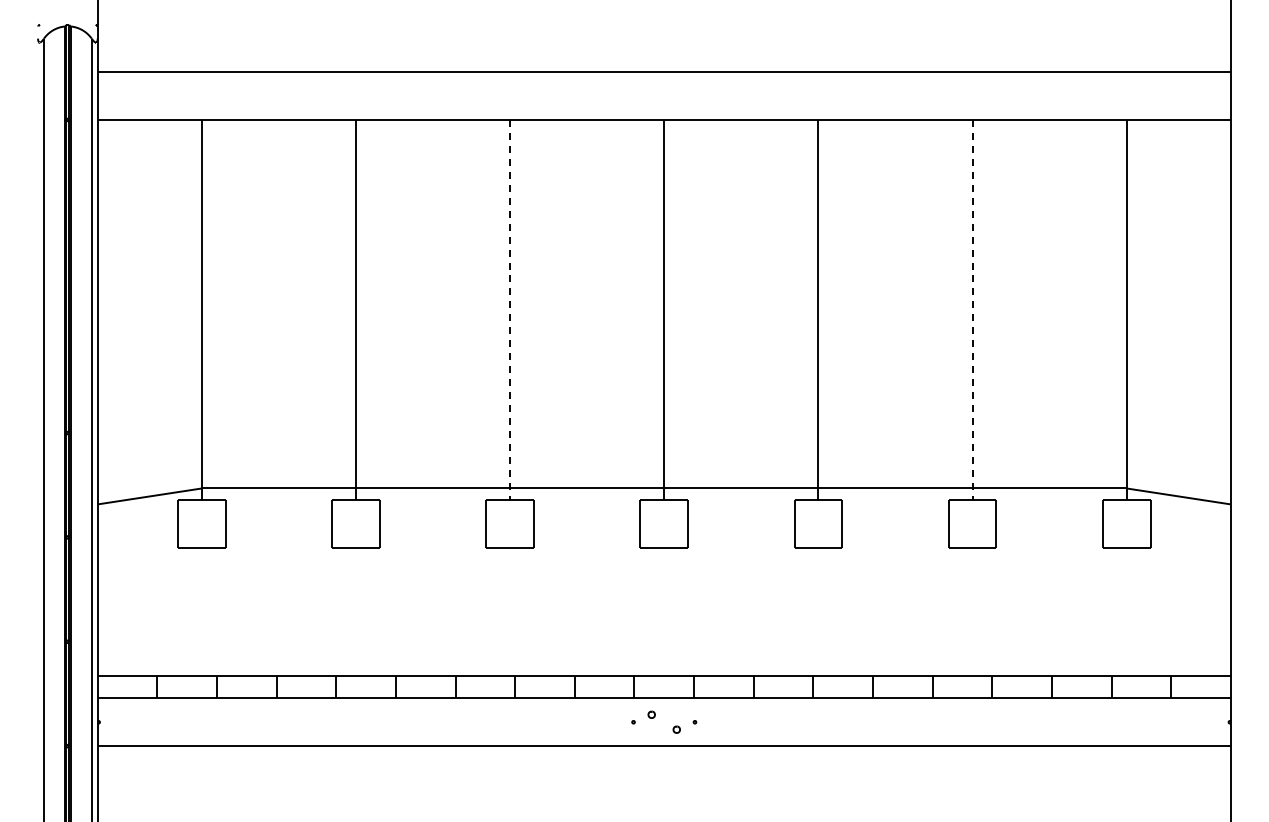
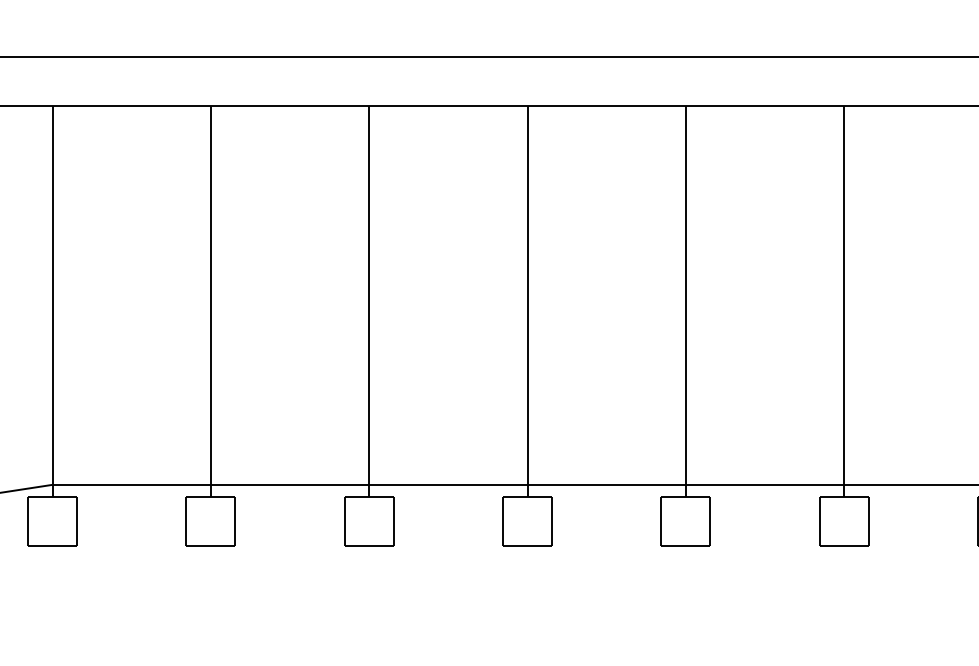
line: (510, 310) -> (369, 302), dashed -> solid
line: (972, 310) -> (844, 302), dashed -> solid

